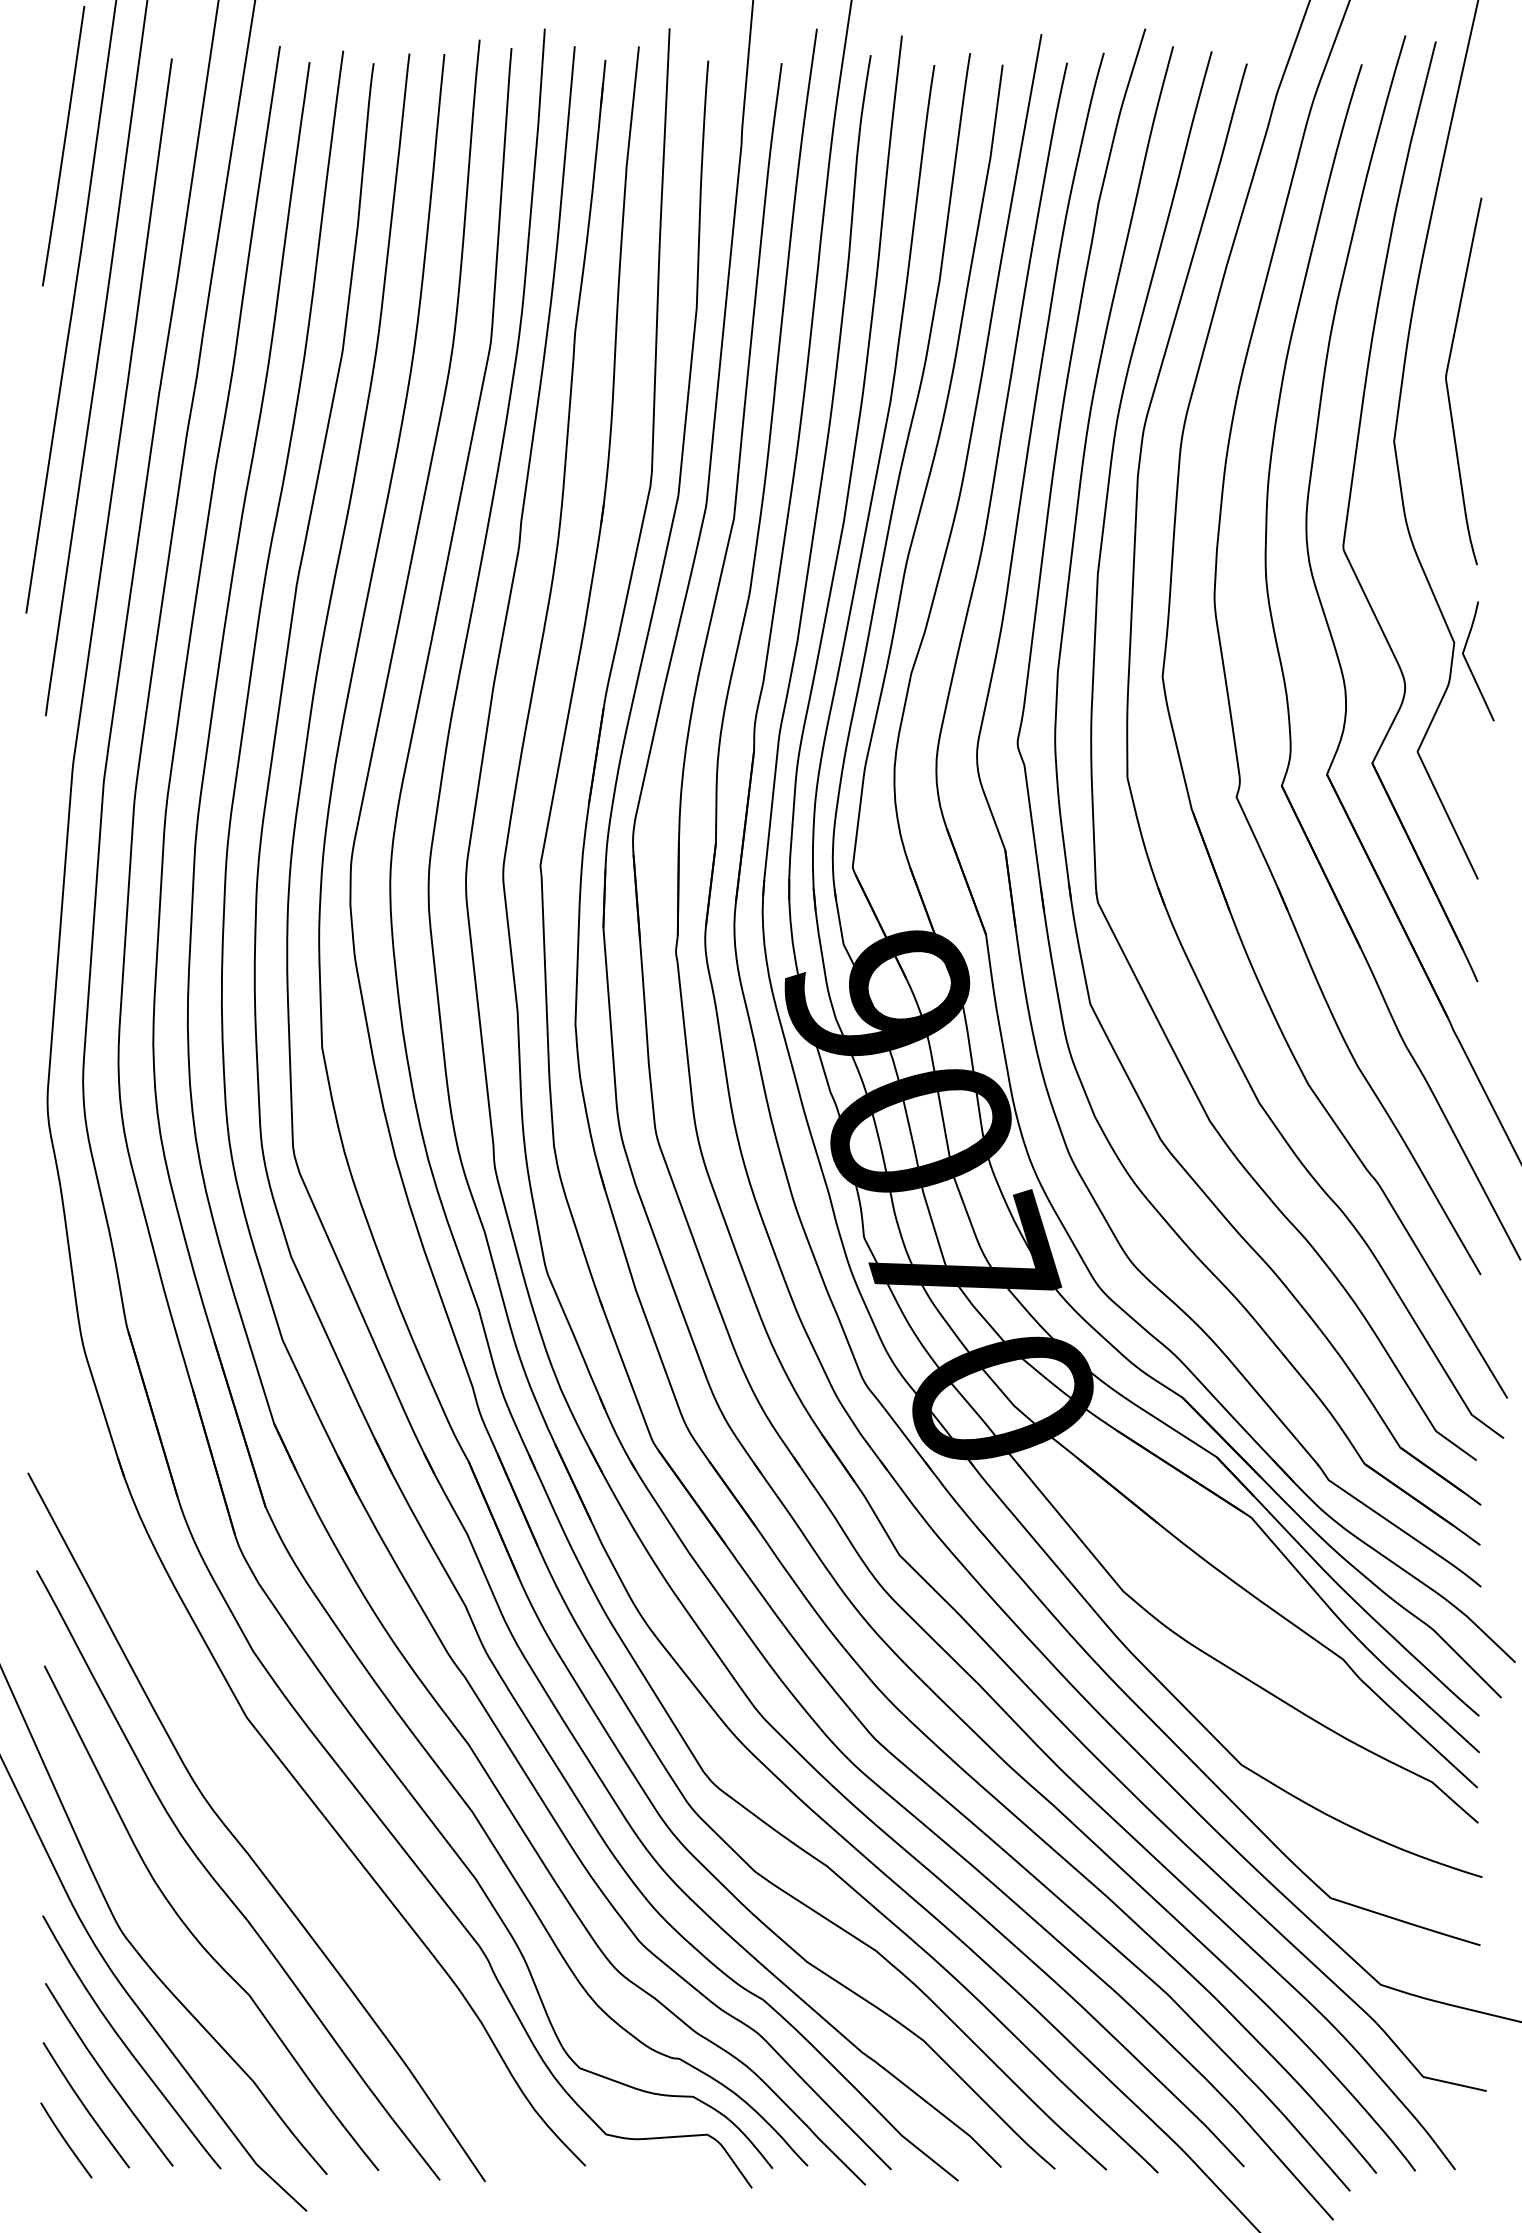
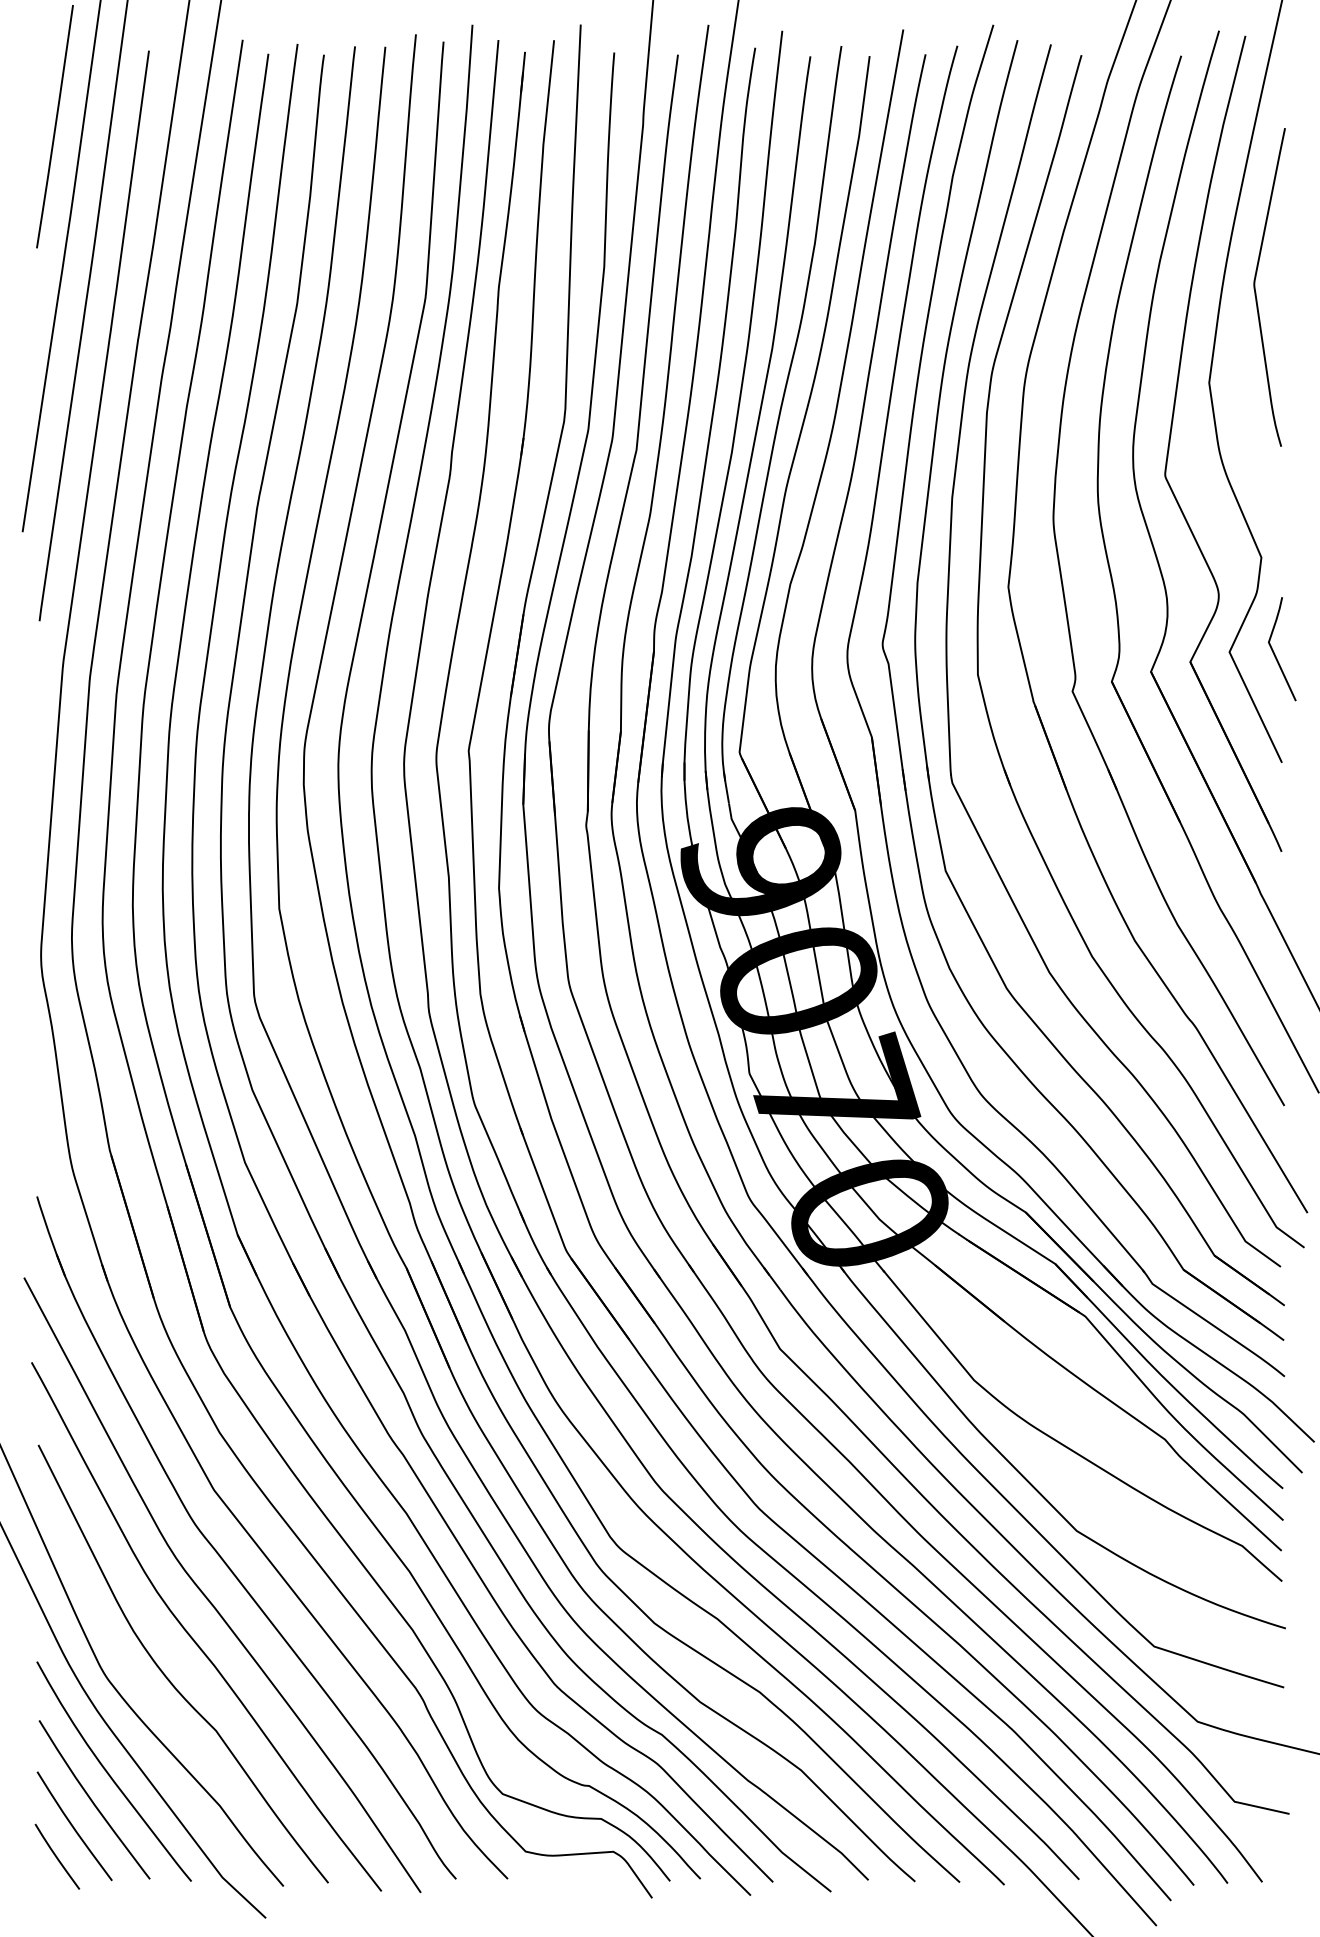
curve: (1447, 381) -> (1255, 287), moved
line: (1469, 665) -> (1274, 652), moved
part: (256, 1795) -> (222, 1557), added

